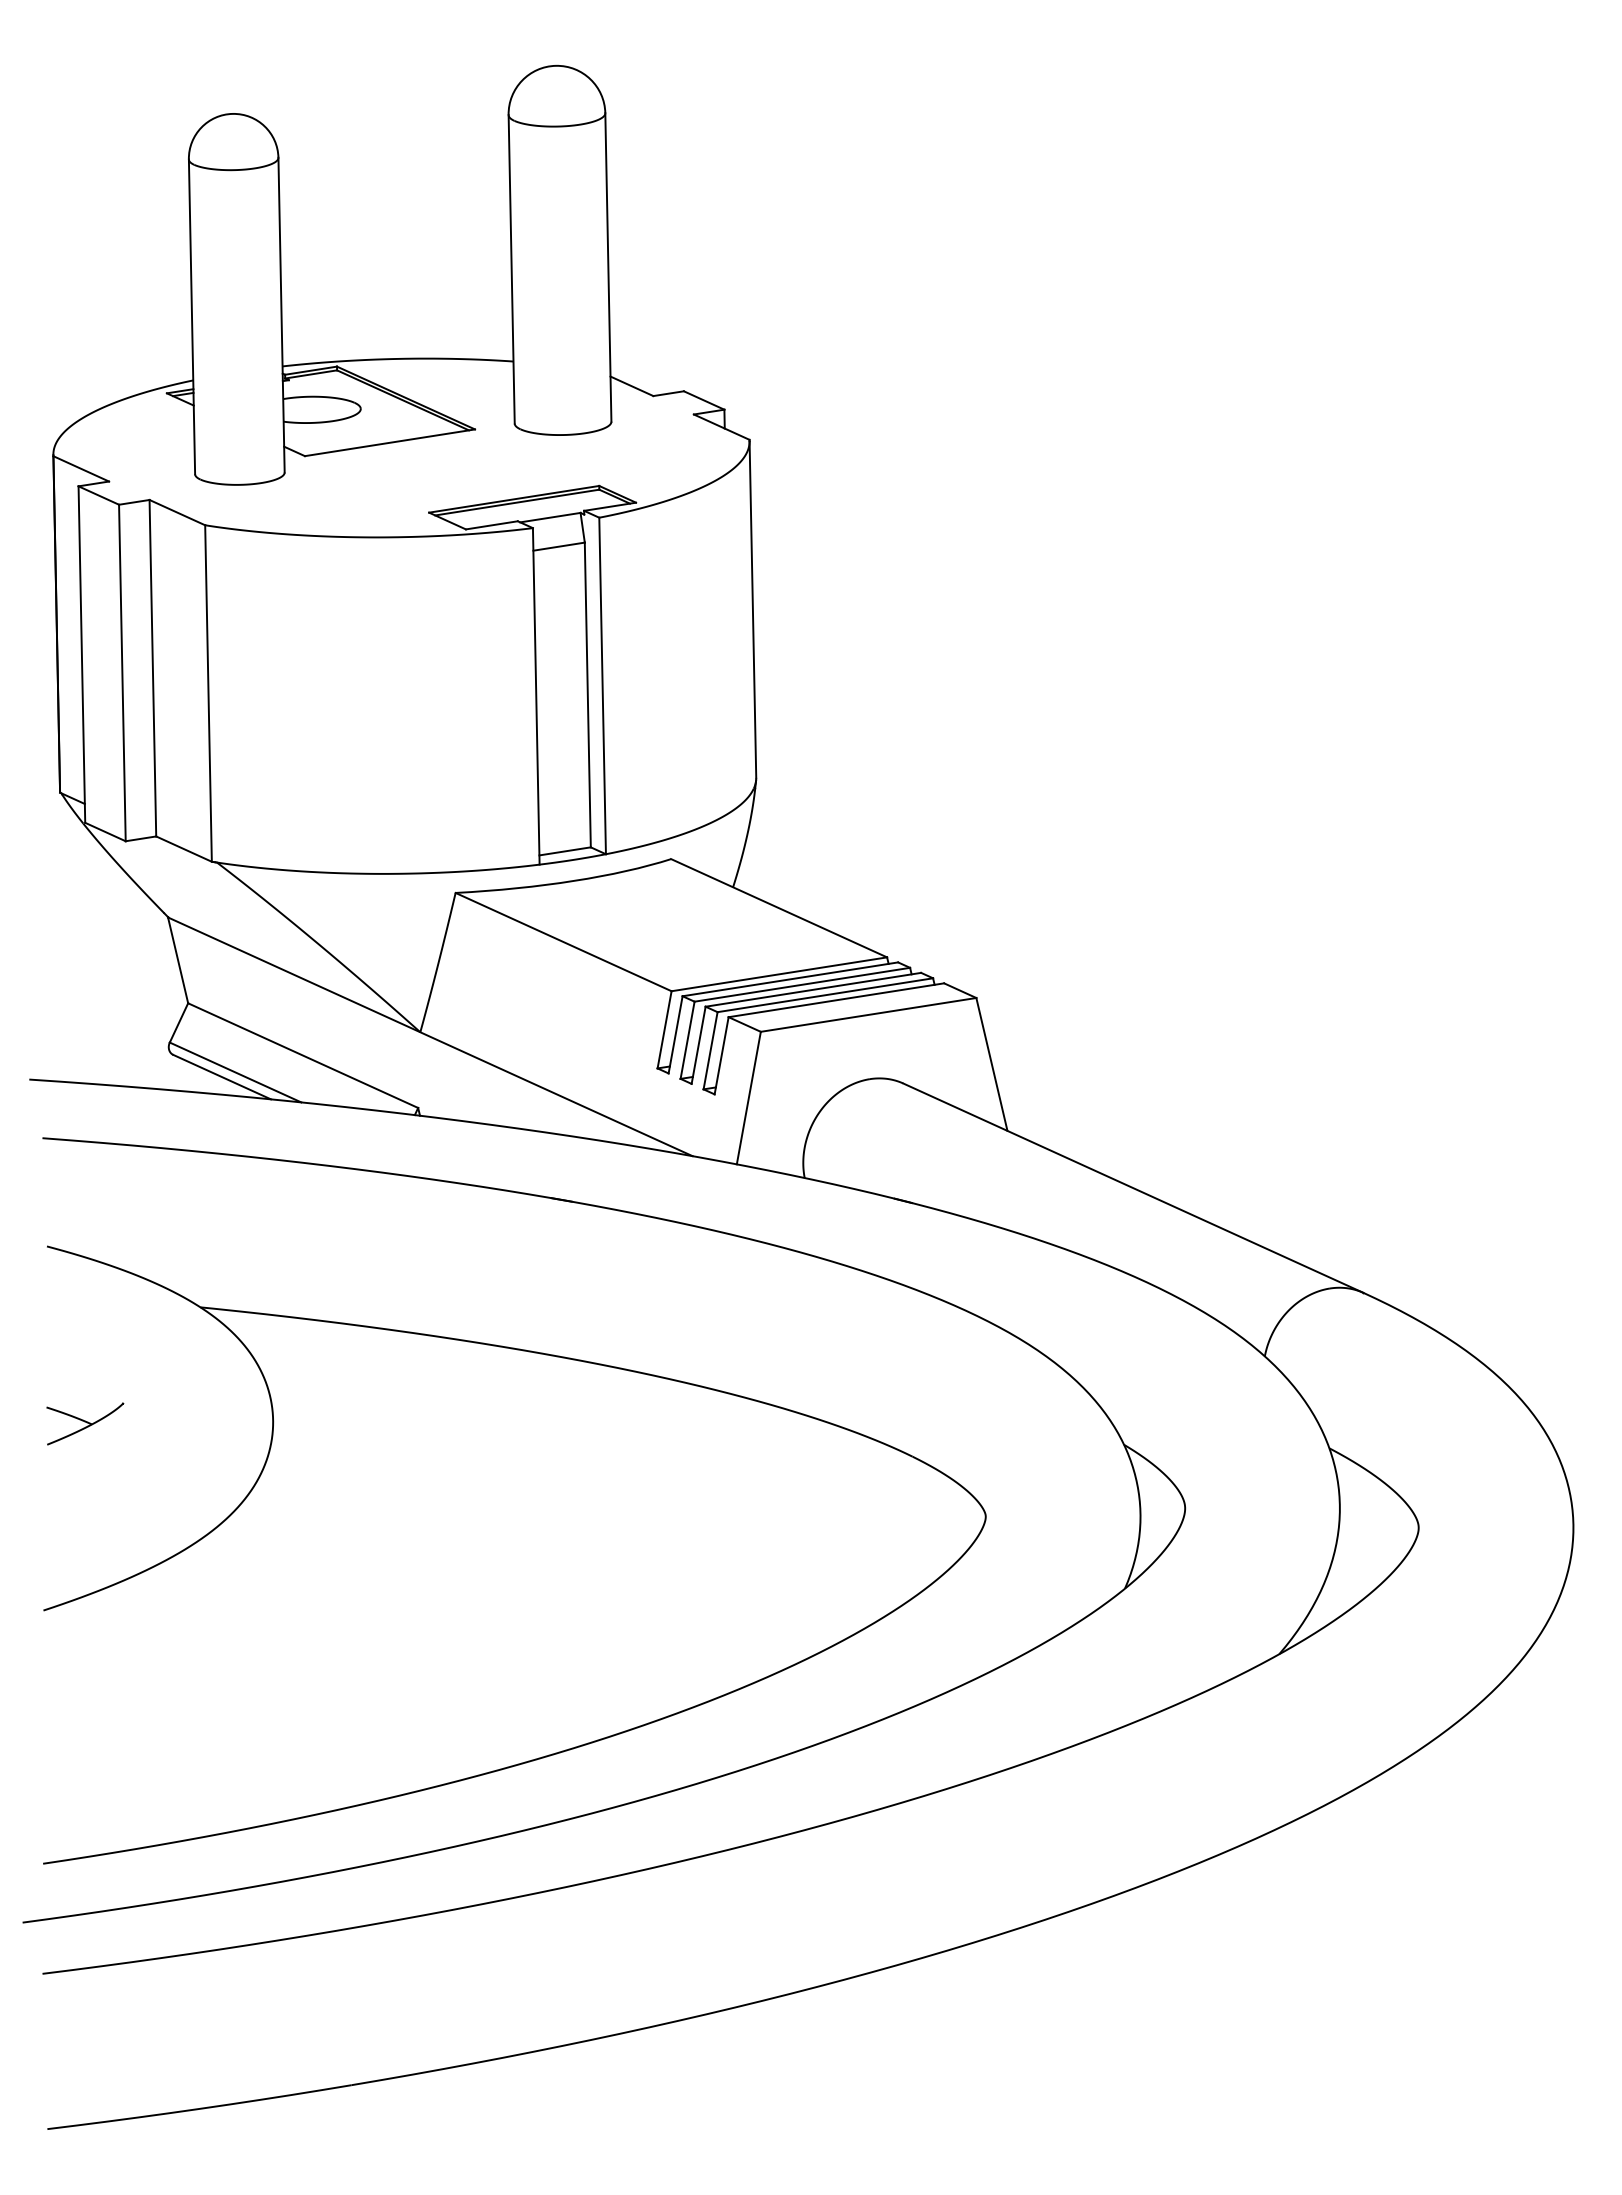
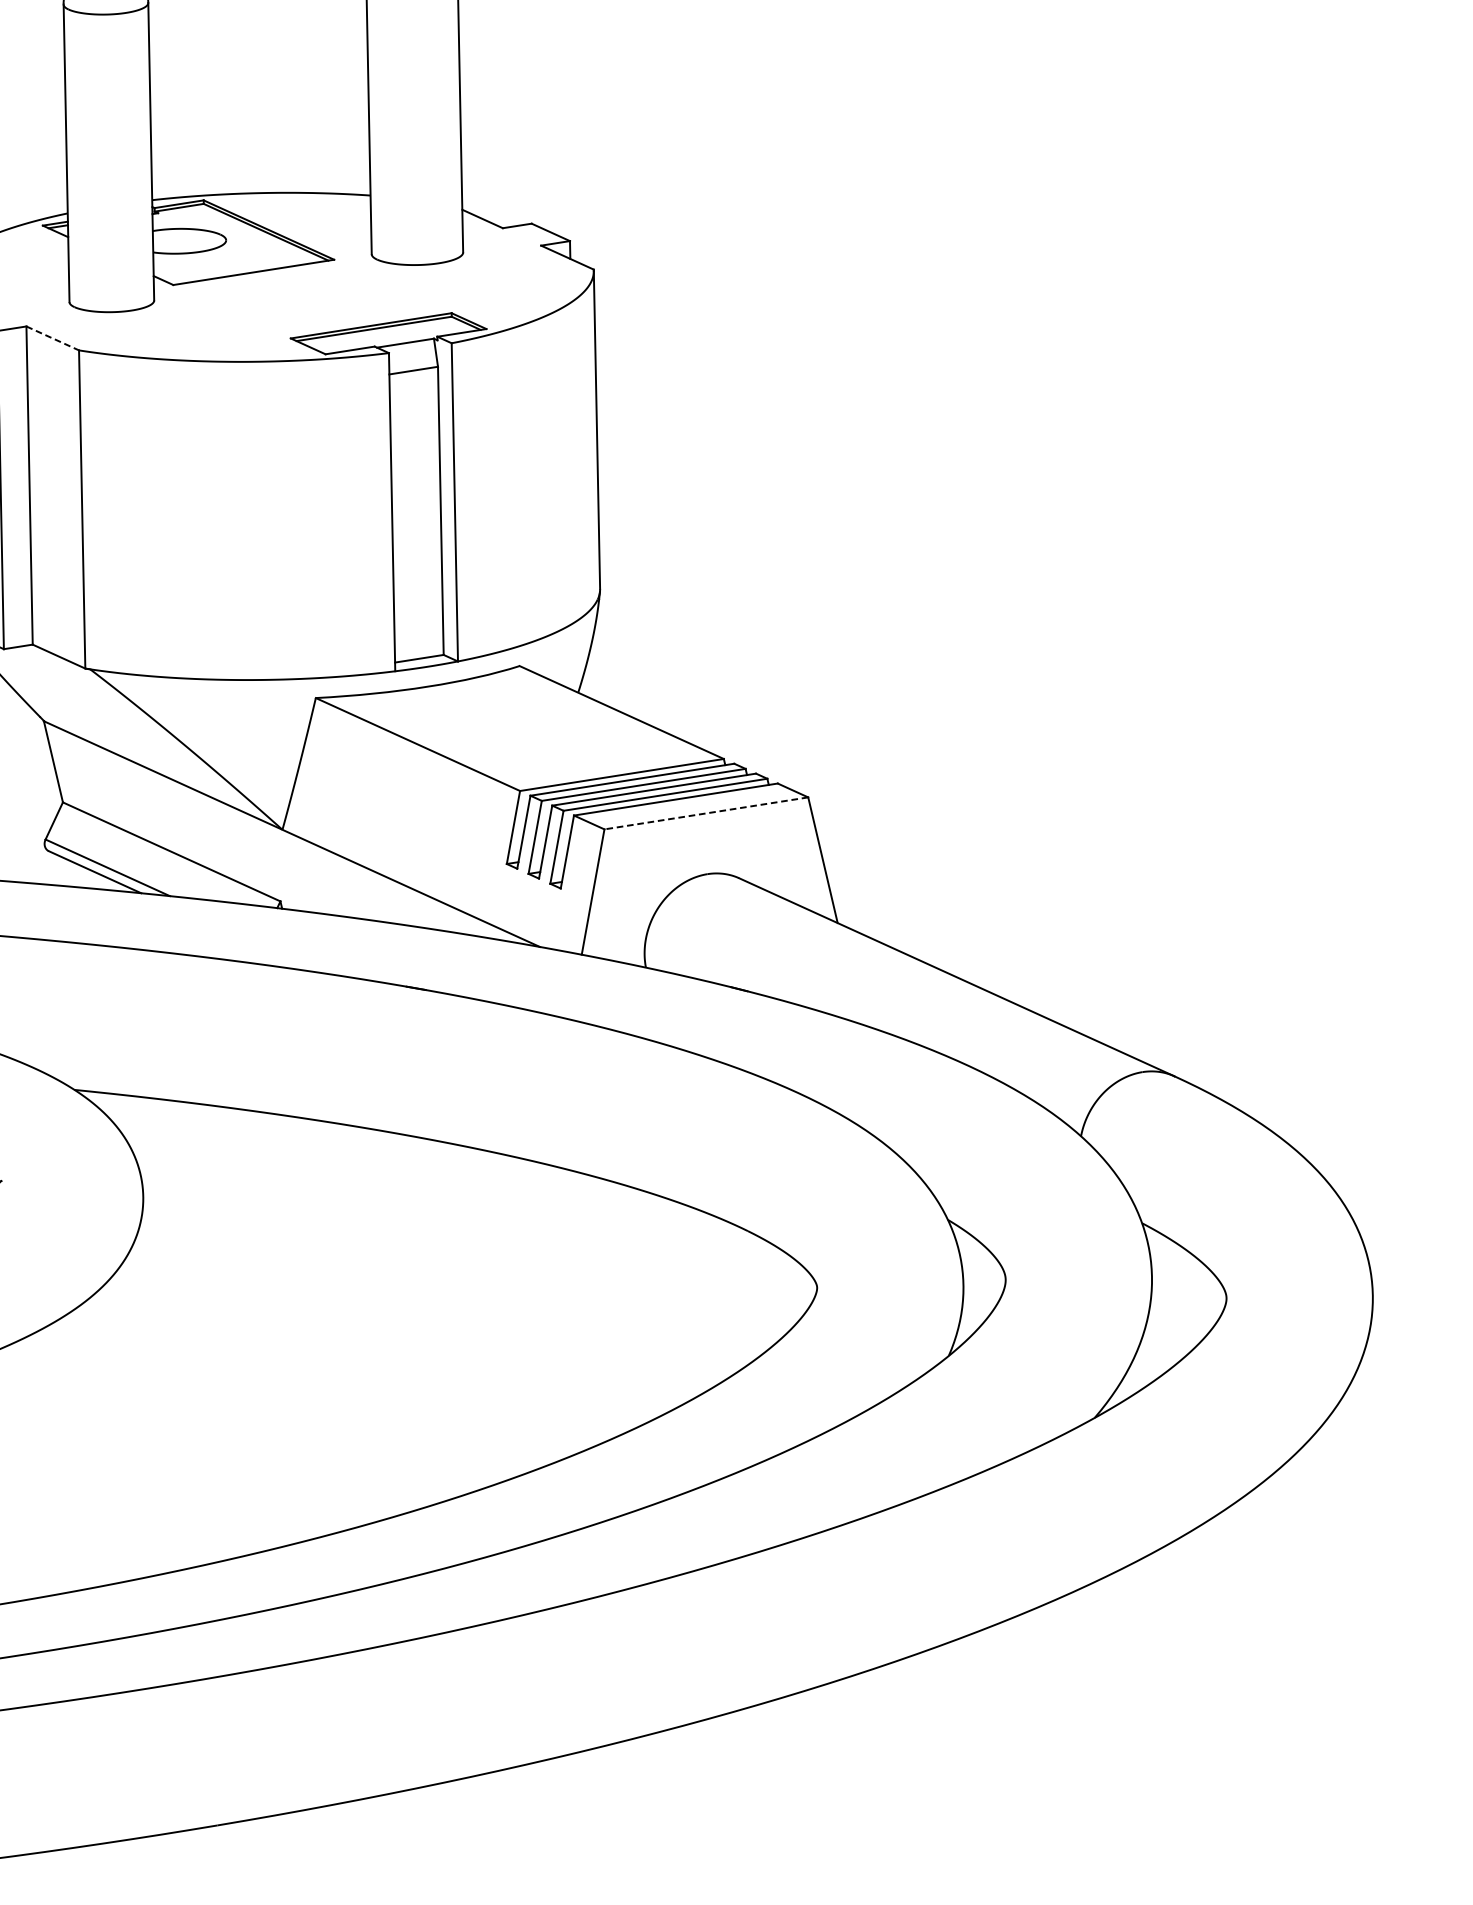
line: (177, 512) -> (52, 338), solid -> dashed
line: (868, 1015) -> (706, 813), solid -> dashed

